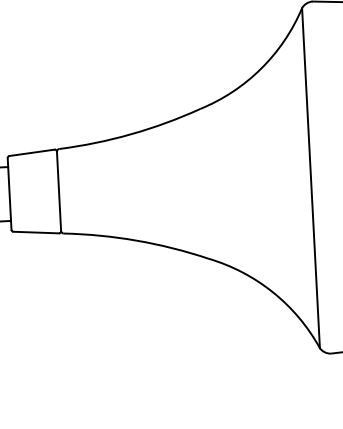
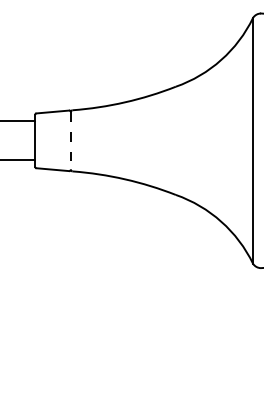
line: (58, 190) -> (70, 140), solid -> dashed

